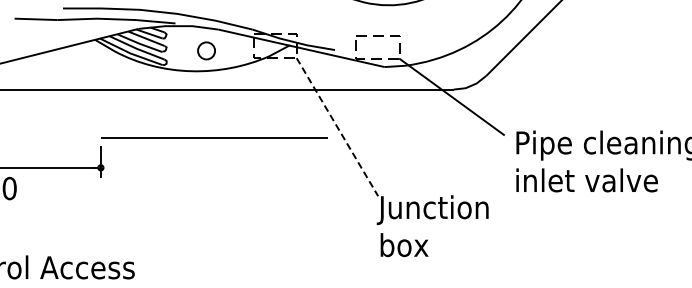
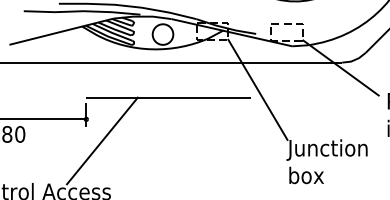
circle: (206, 50) -> (162, 34), size x1.67
line: (337, 127) -> (258, 90), dashed -> solid
line: (122, 197) -> (102, 140), added

